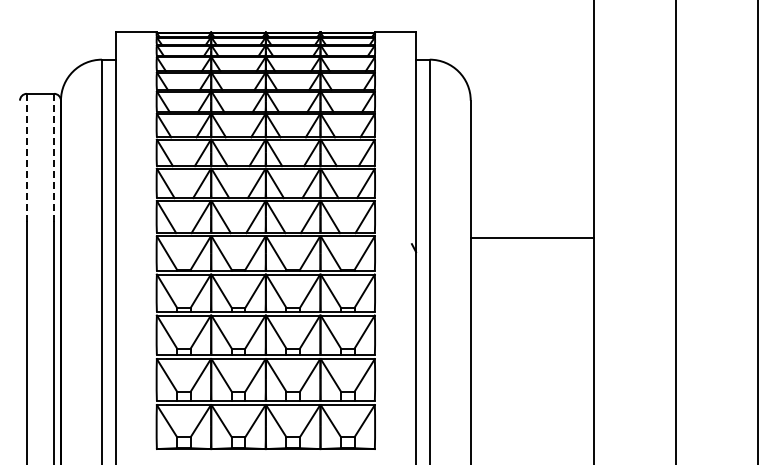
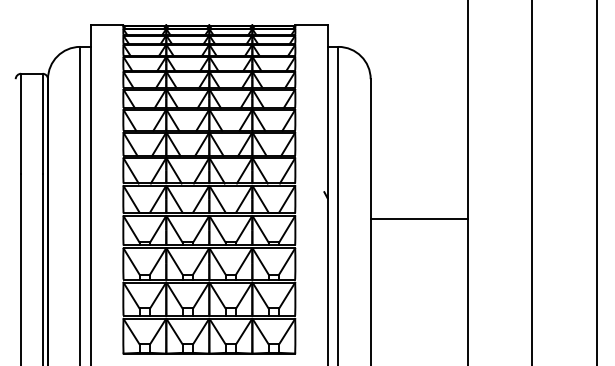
line: (26, 157) -> (20, 123), dashed -> solid
line: (54, 157) -> (42, 123), dashed -> solid
line: (531, 238) -> (418, 219), moved

